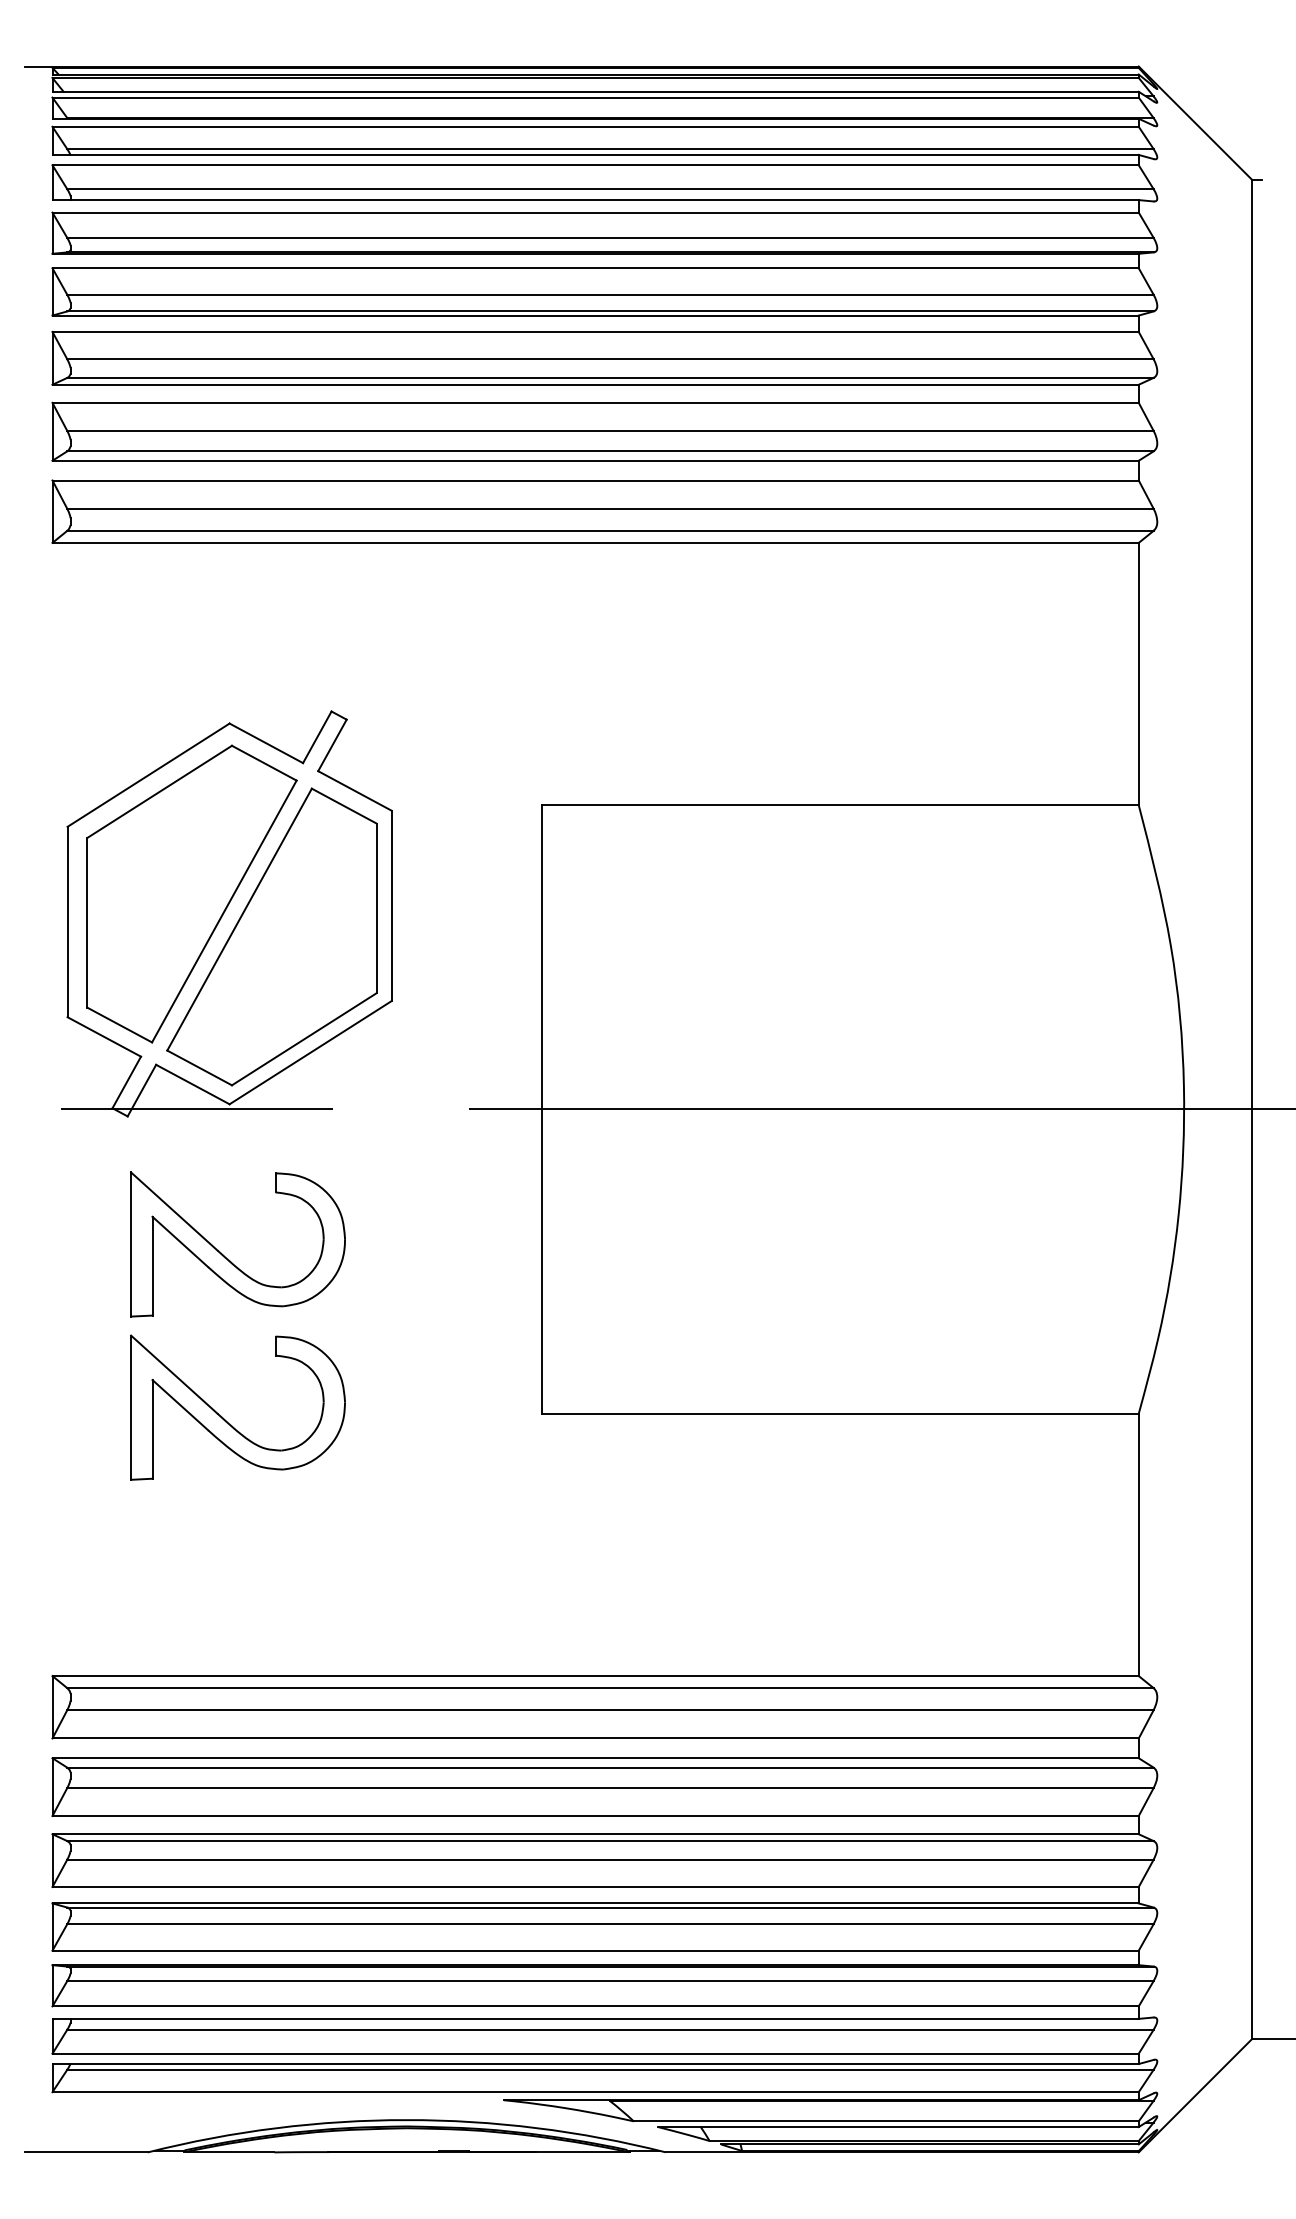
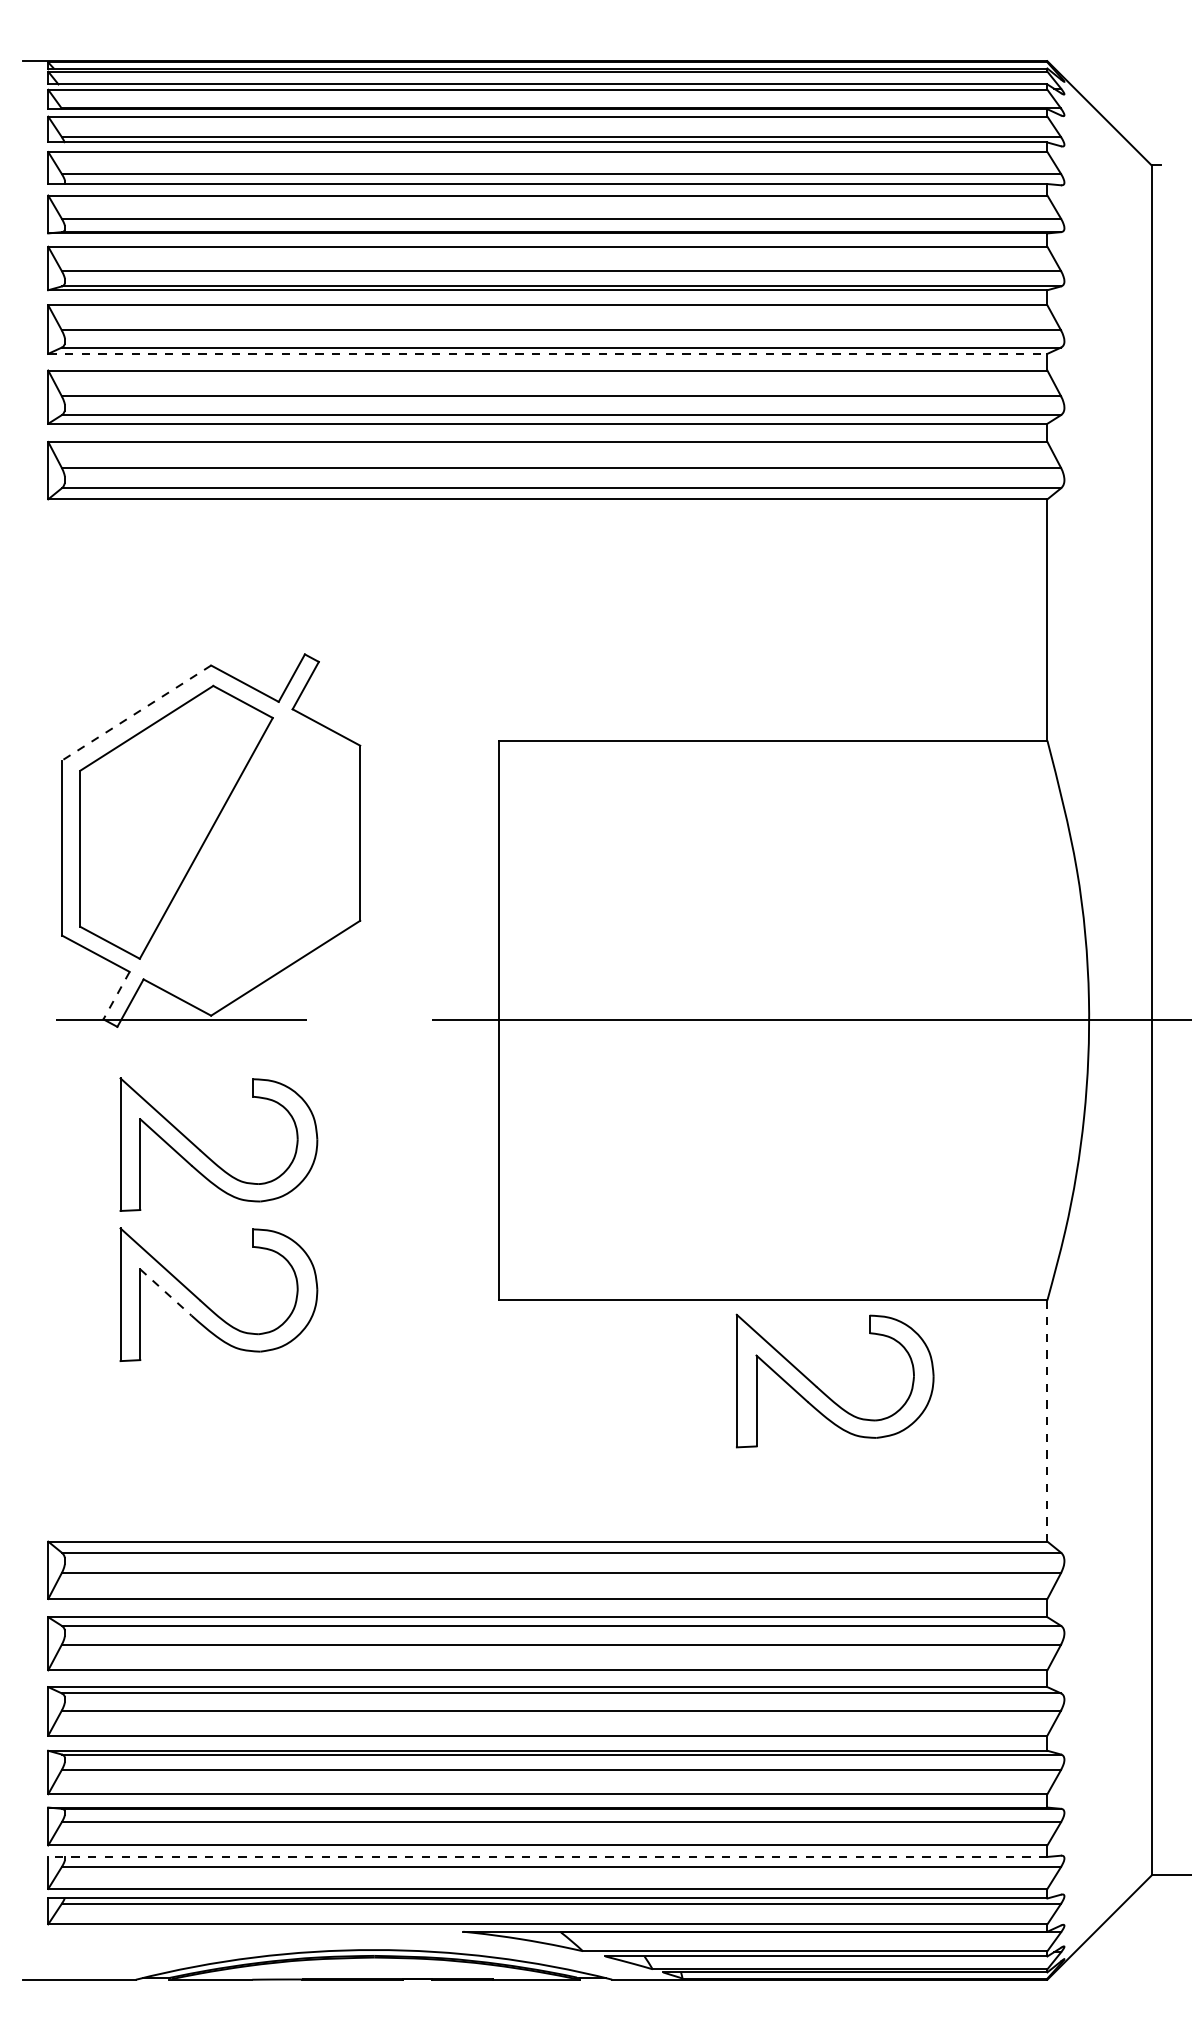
line: (596, 384) -> (548, 353), solid -> dashed
line: (148, 775) -> (136, 713), solid -> dashed
part: (271, 936) -> (249, 861), removed
line: (126, 1082) -> (116, 995), solid -> dashed
line: (180, 1405) -> (165, 1292), solid -> dashed
part: (895, 1513) -> (823, 1392), added
line: (1138, 1545) -> (1047, 1421), solid -> dashed
line: (595, 2018) -> (547, 1856), solid -> dashed

